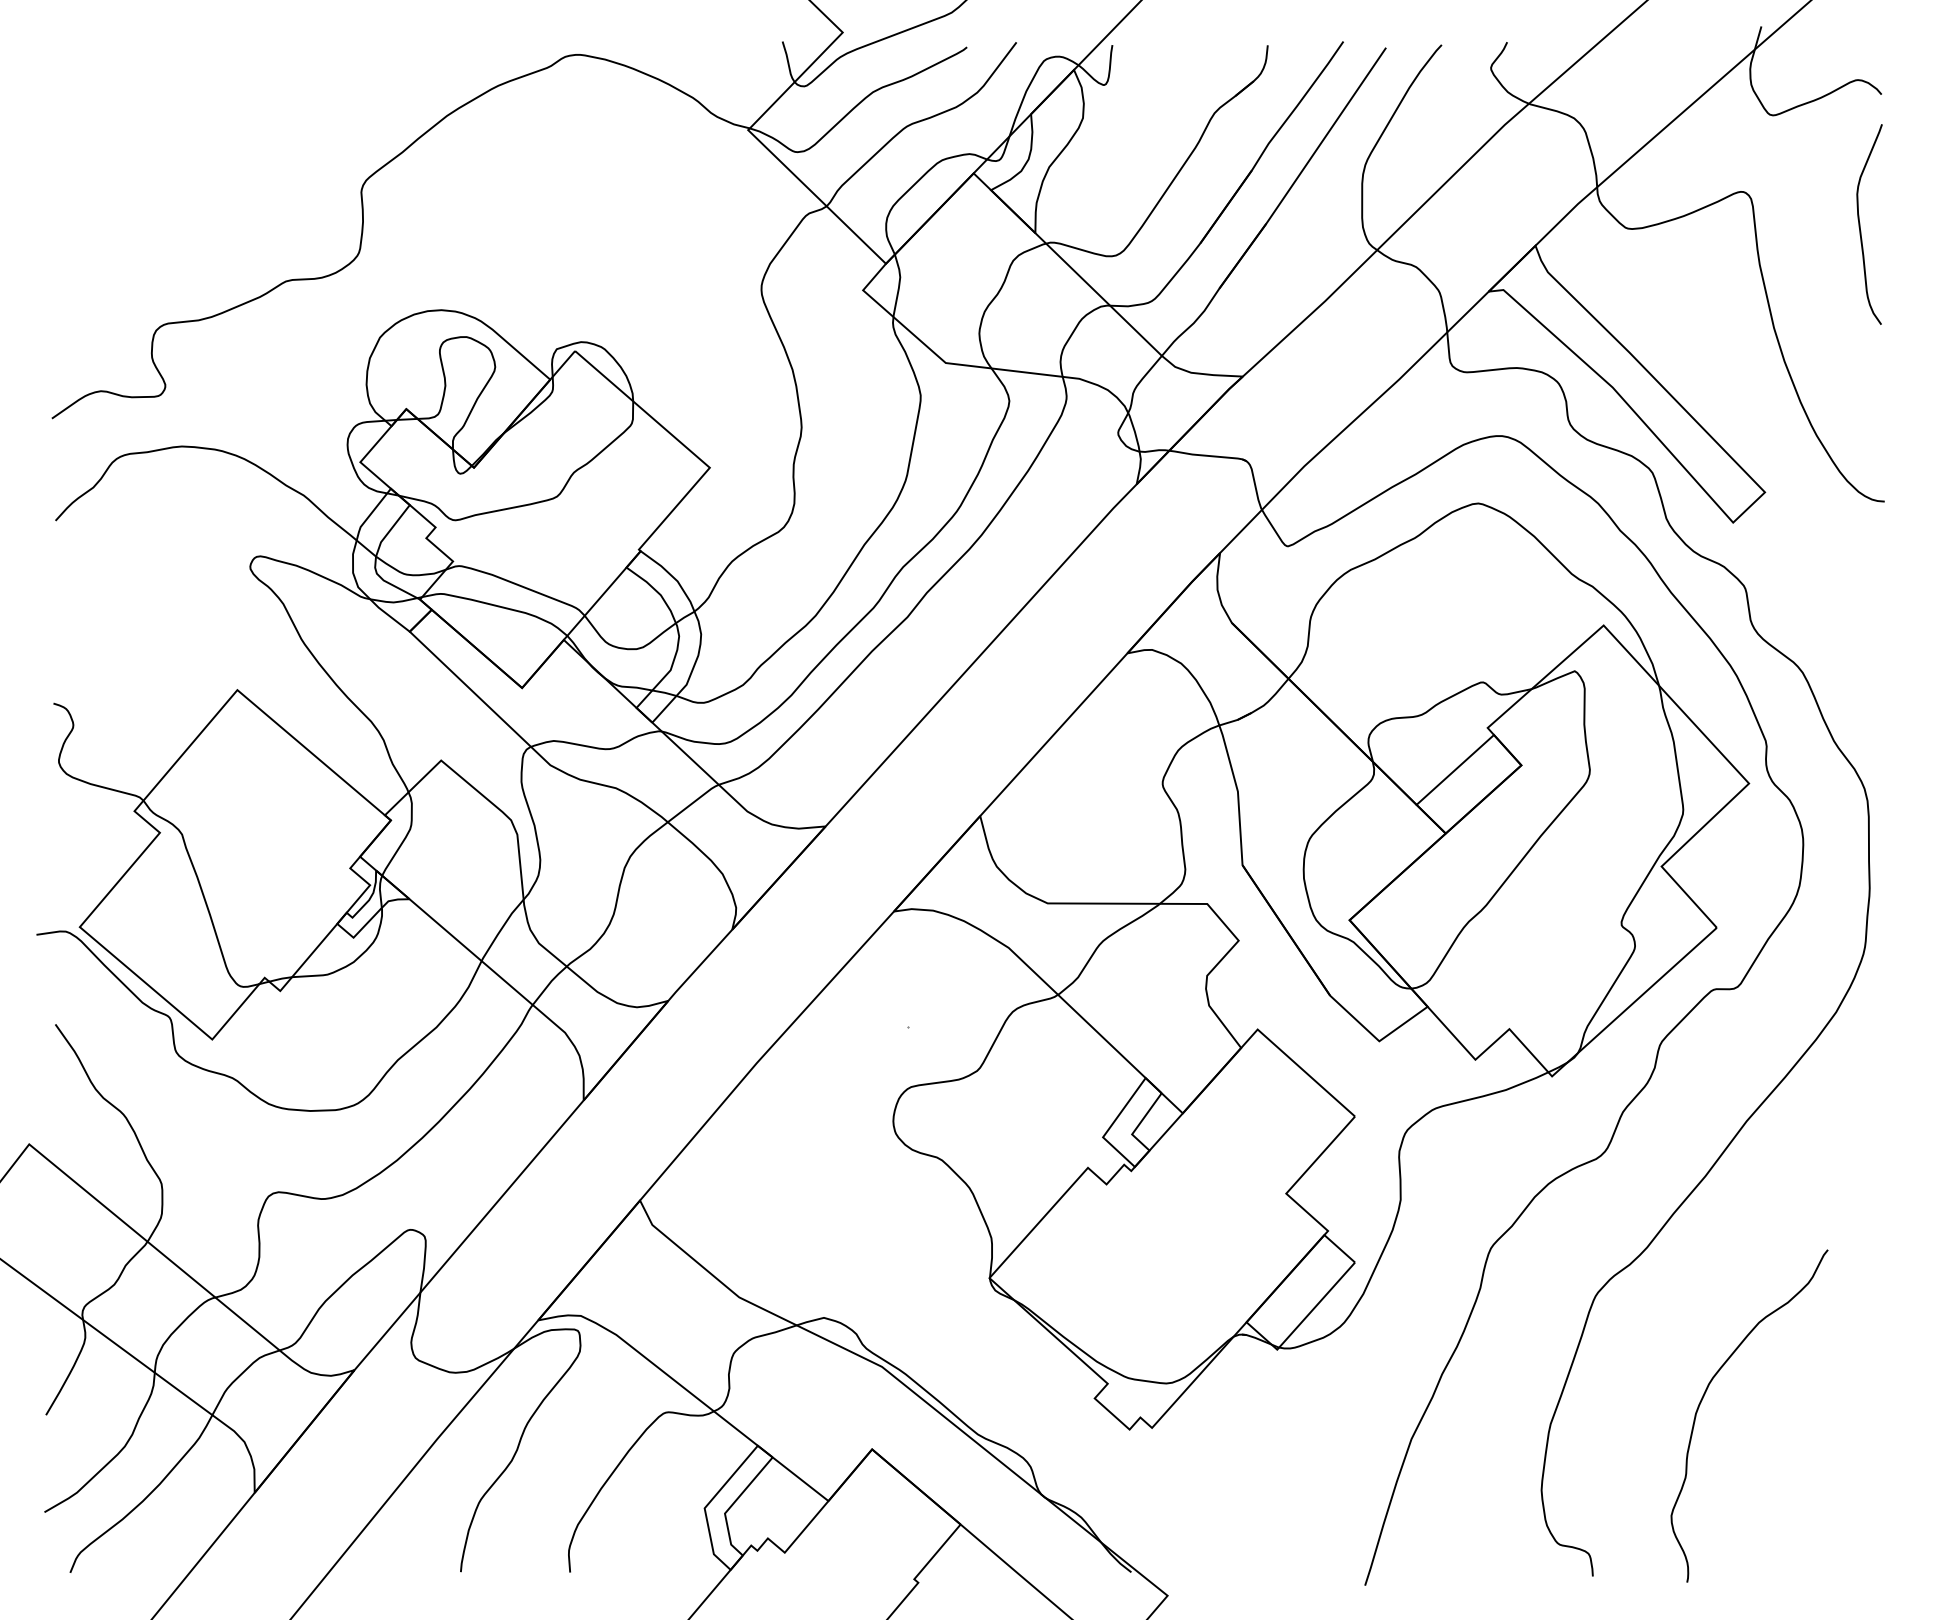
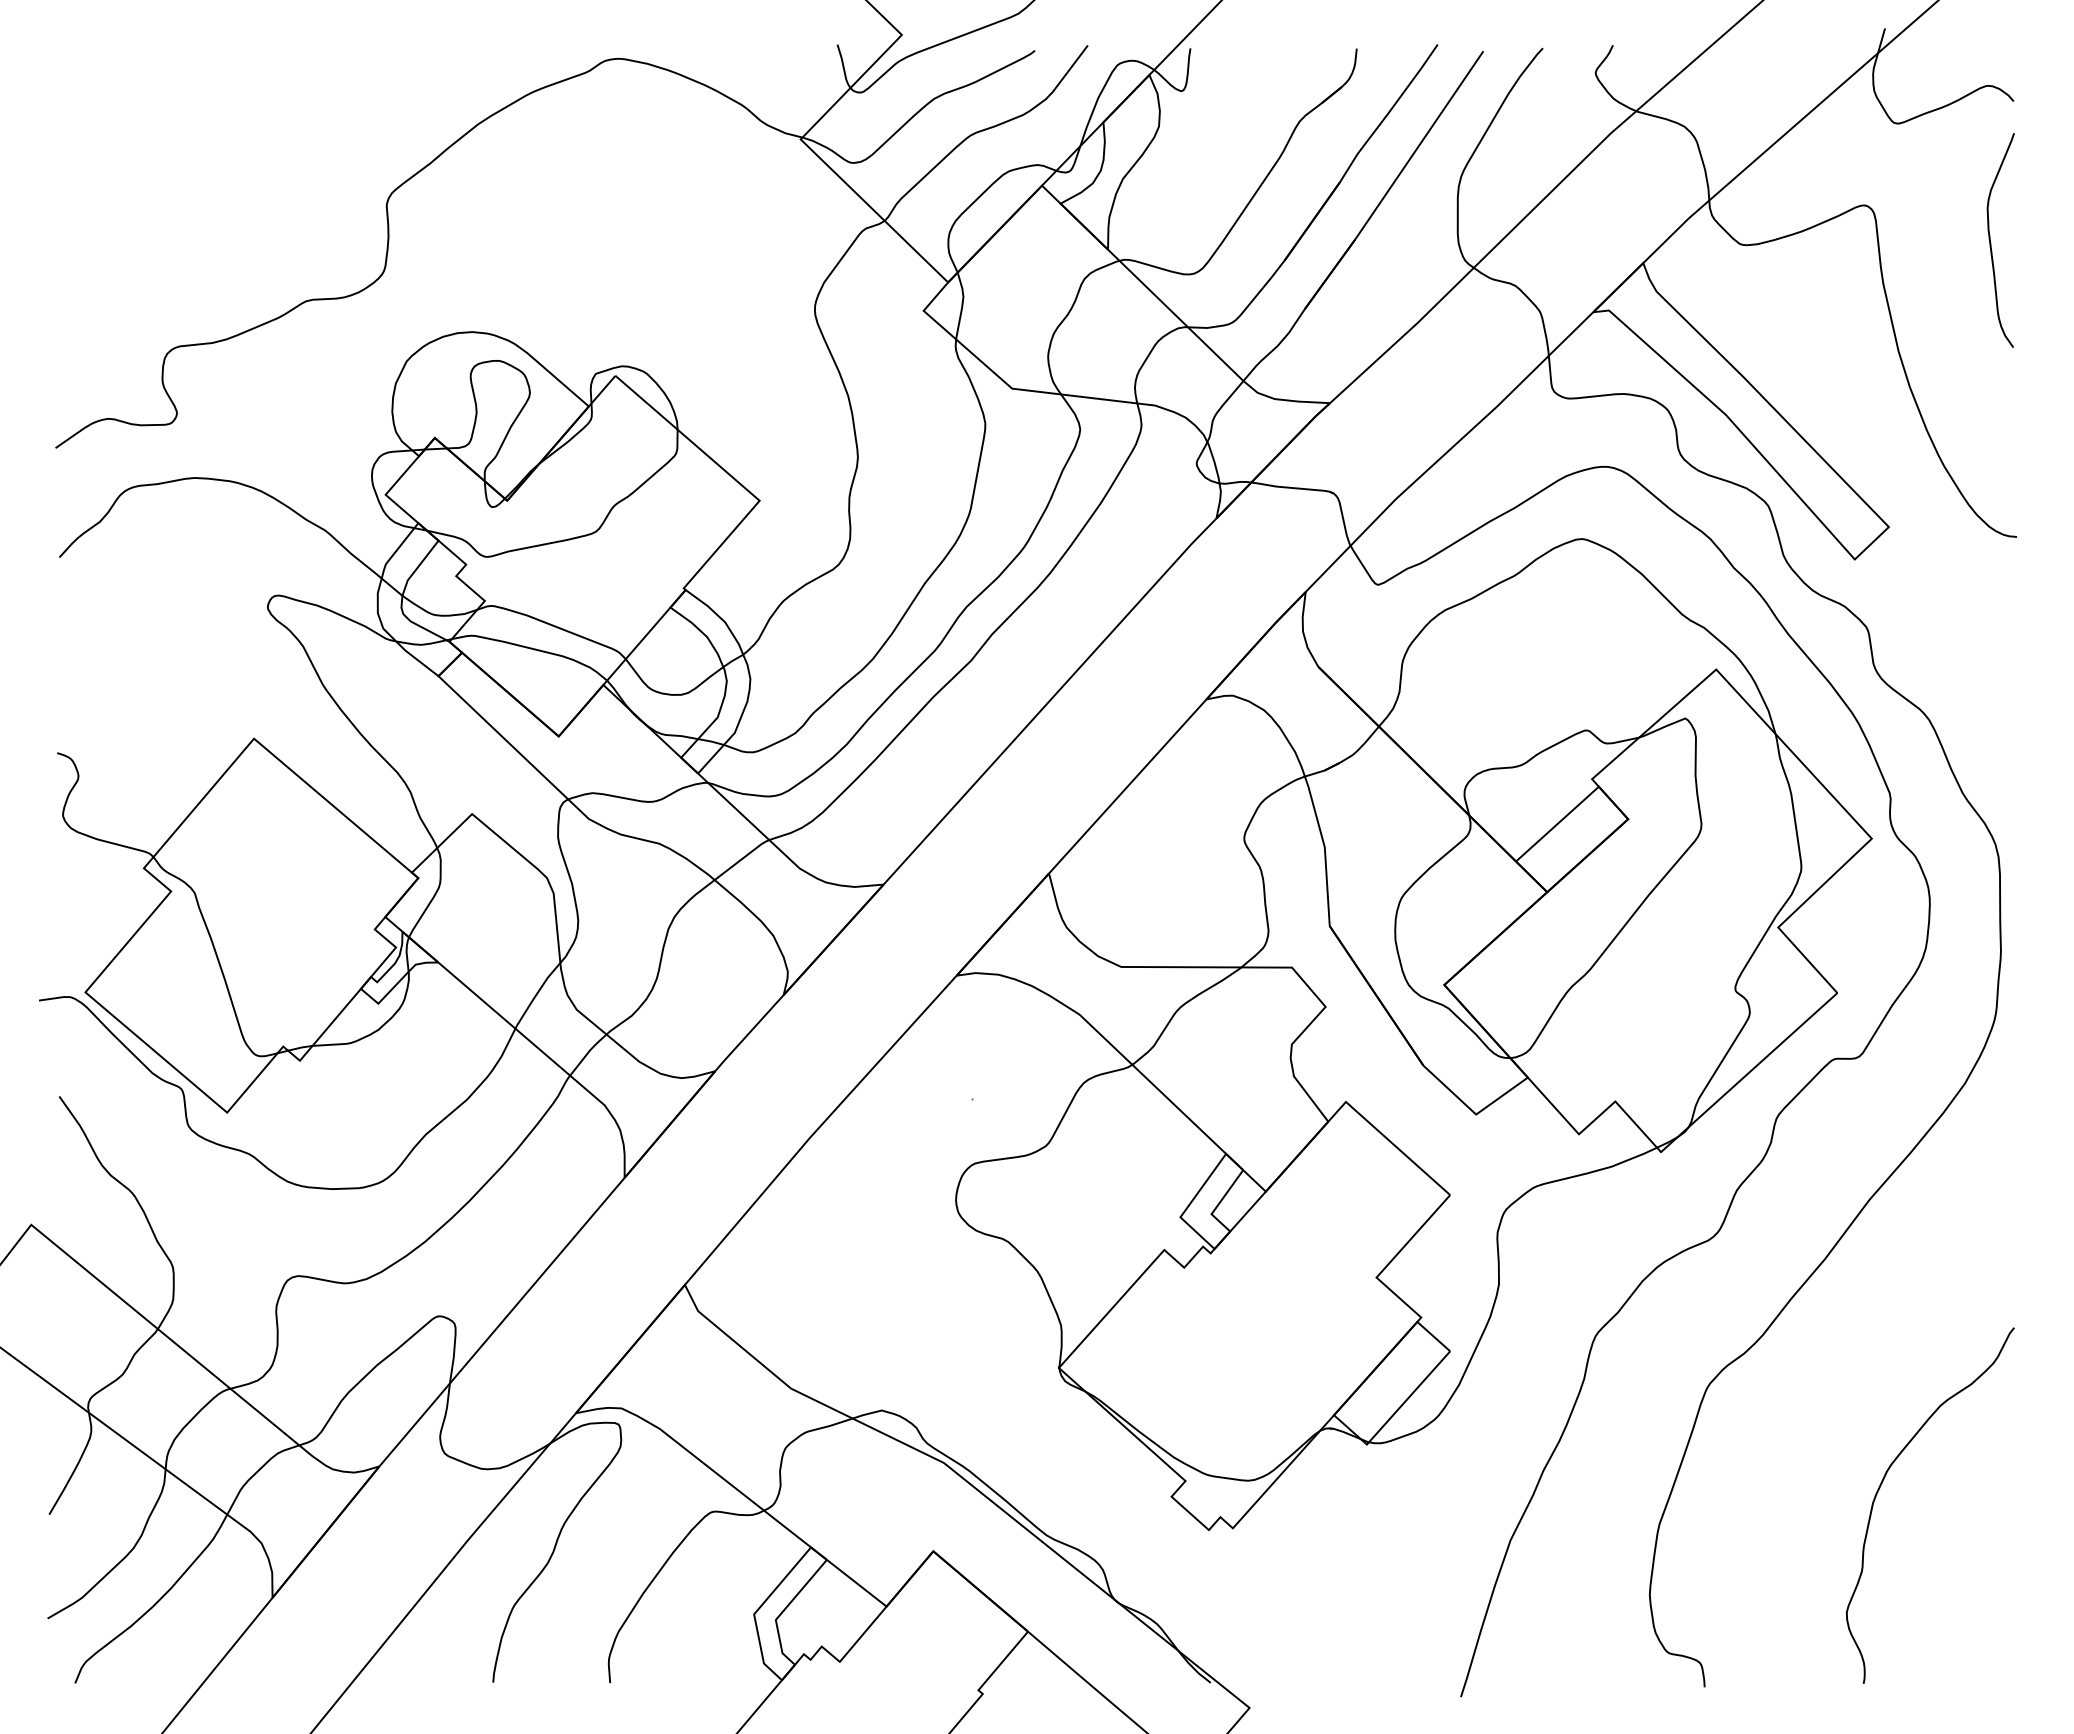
curve: (1702, 1400) -> (1880, 1488), moved

